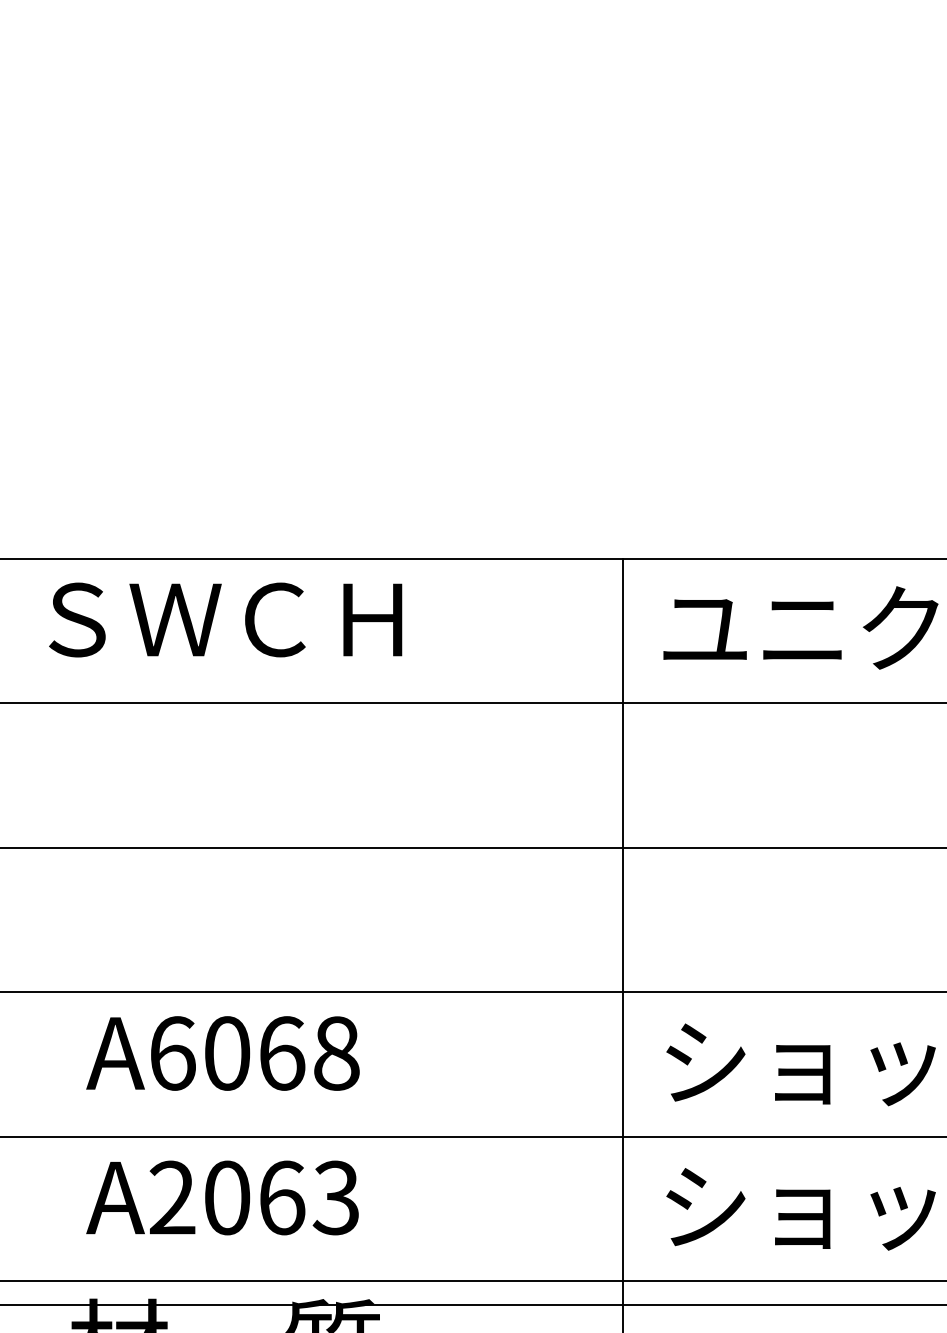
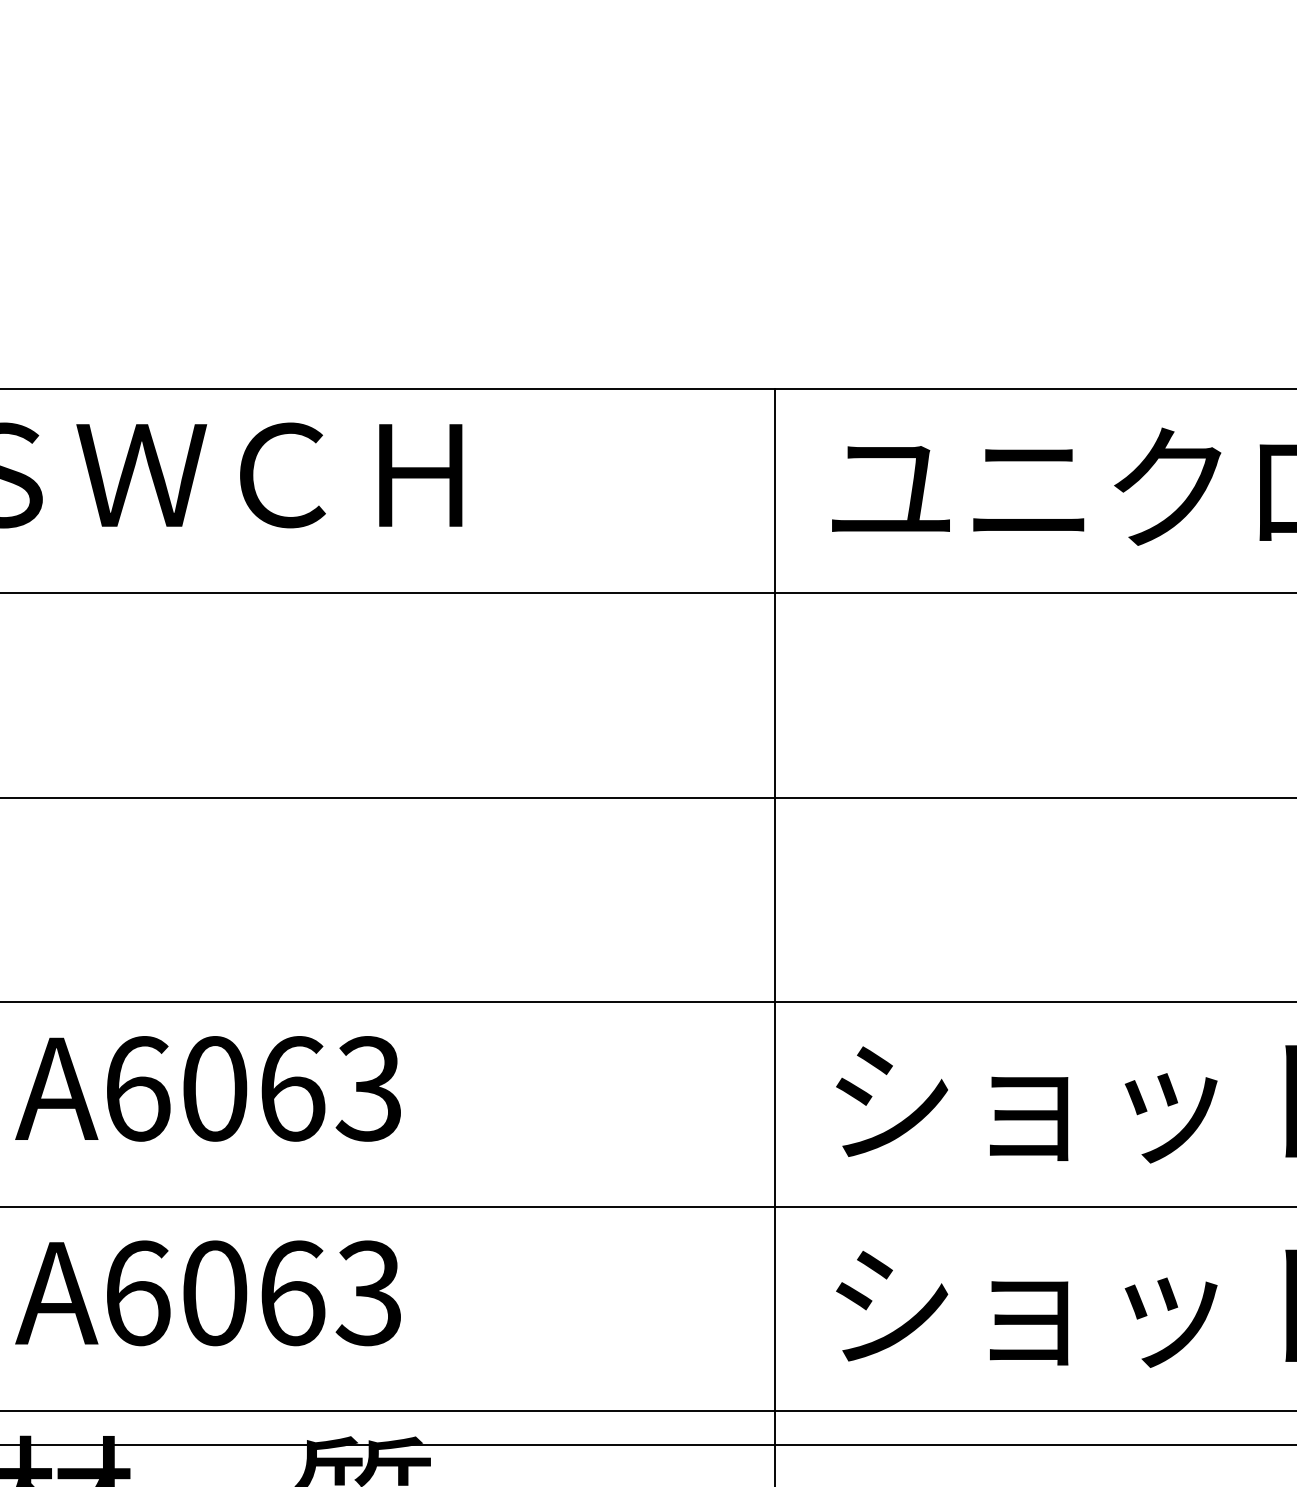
text: (335, 1053) -> (367, 1088), A6068 -> A6063
text: (172, 1197) -> (137, 1292), A2063 -> A6063

